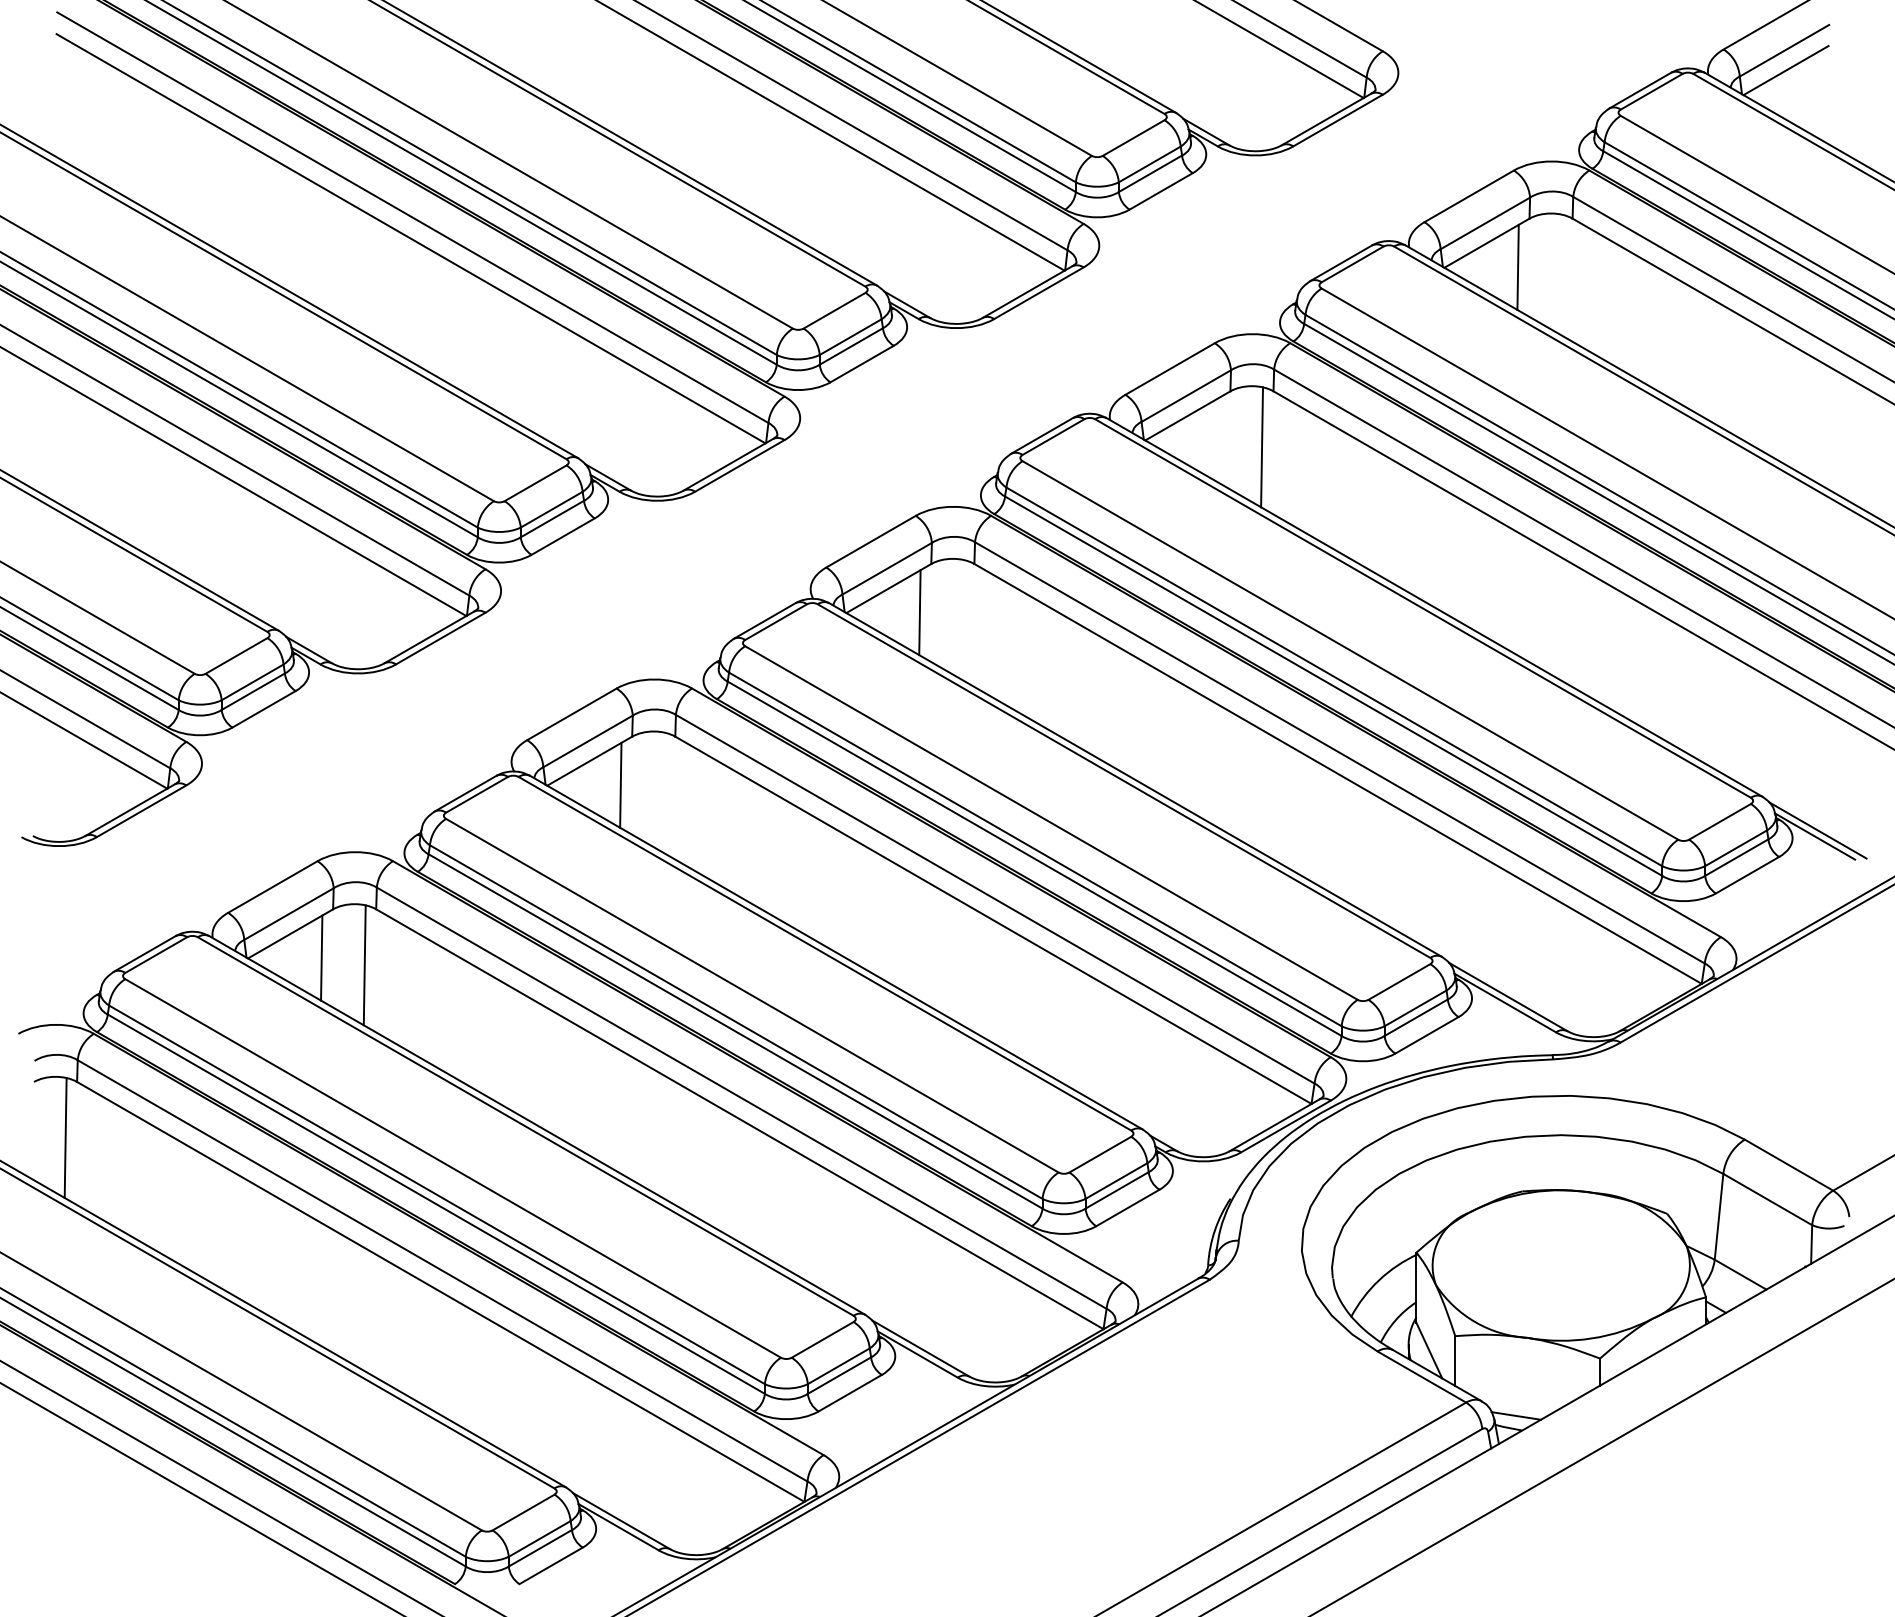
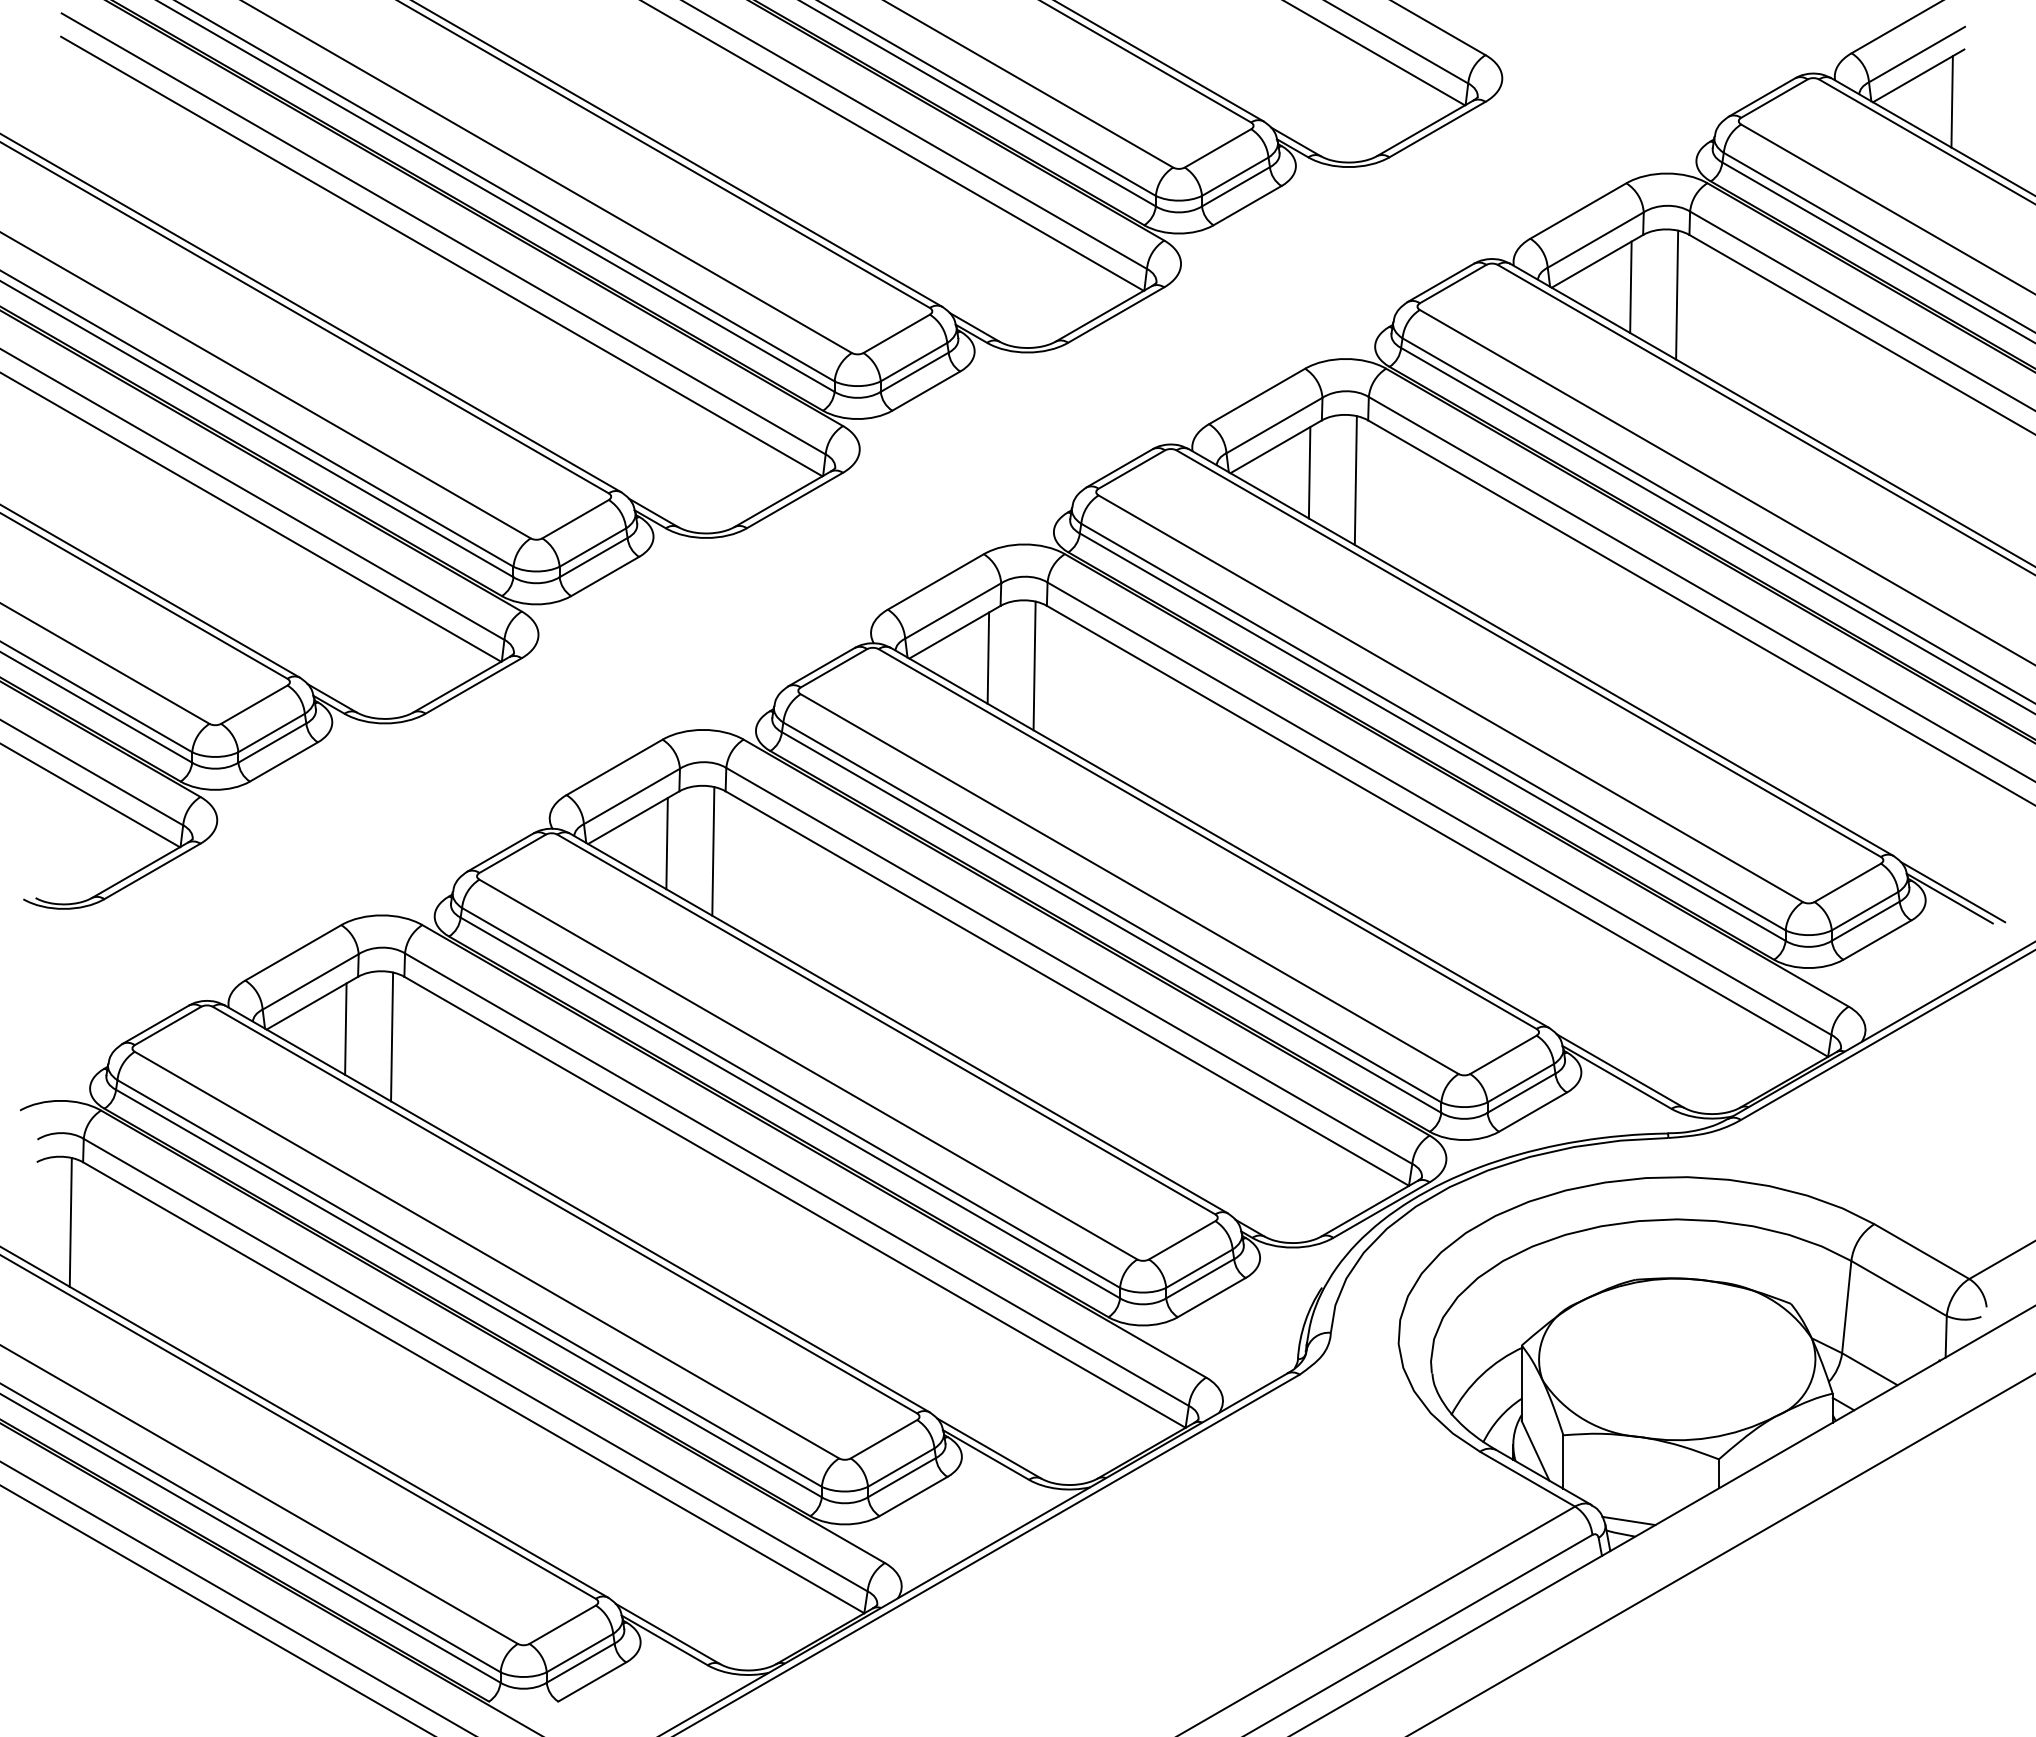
line: (1816, 94) -> (1951, 101), added
line: (1561, 274) -> (1677, 294), added
line: (1218, 439) -> (1309, 472), added
line: (962, 619) -> (1034, 665), added
line: (664, 792) -> (713, 851), added

